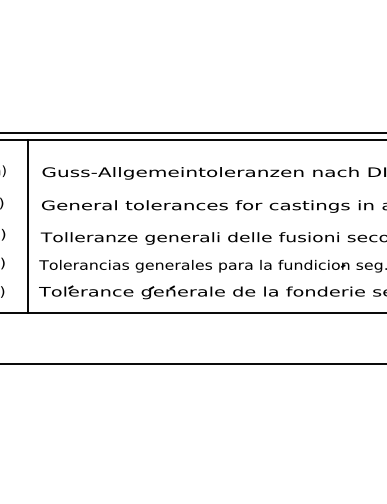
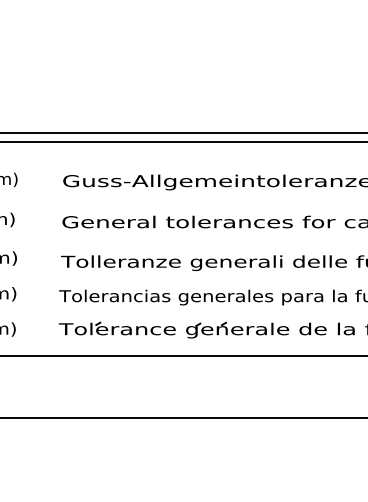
line: (27, 226) -> (44, 248), removed

